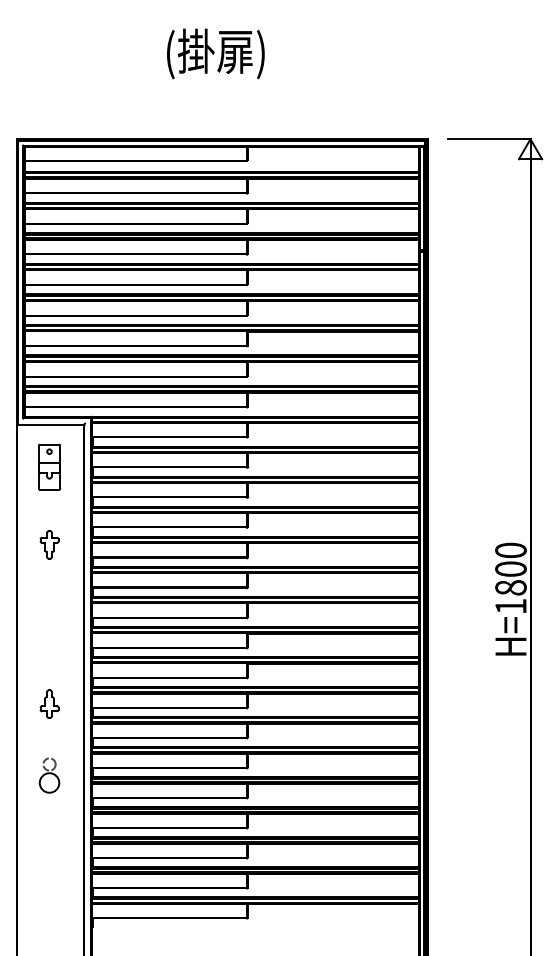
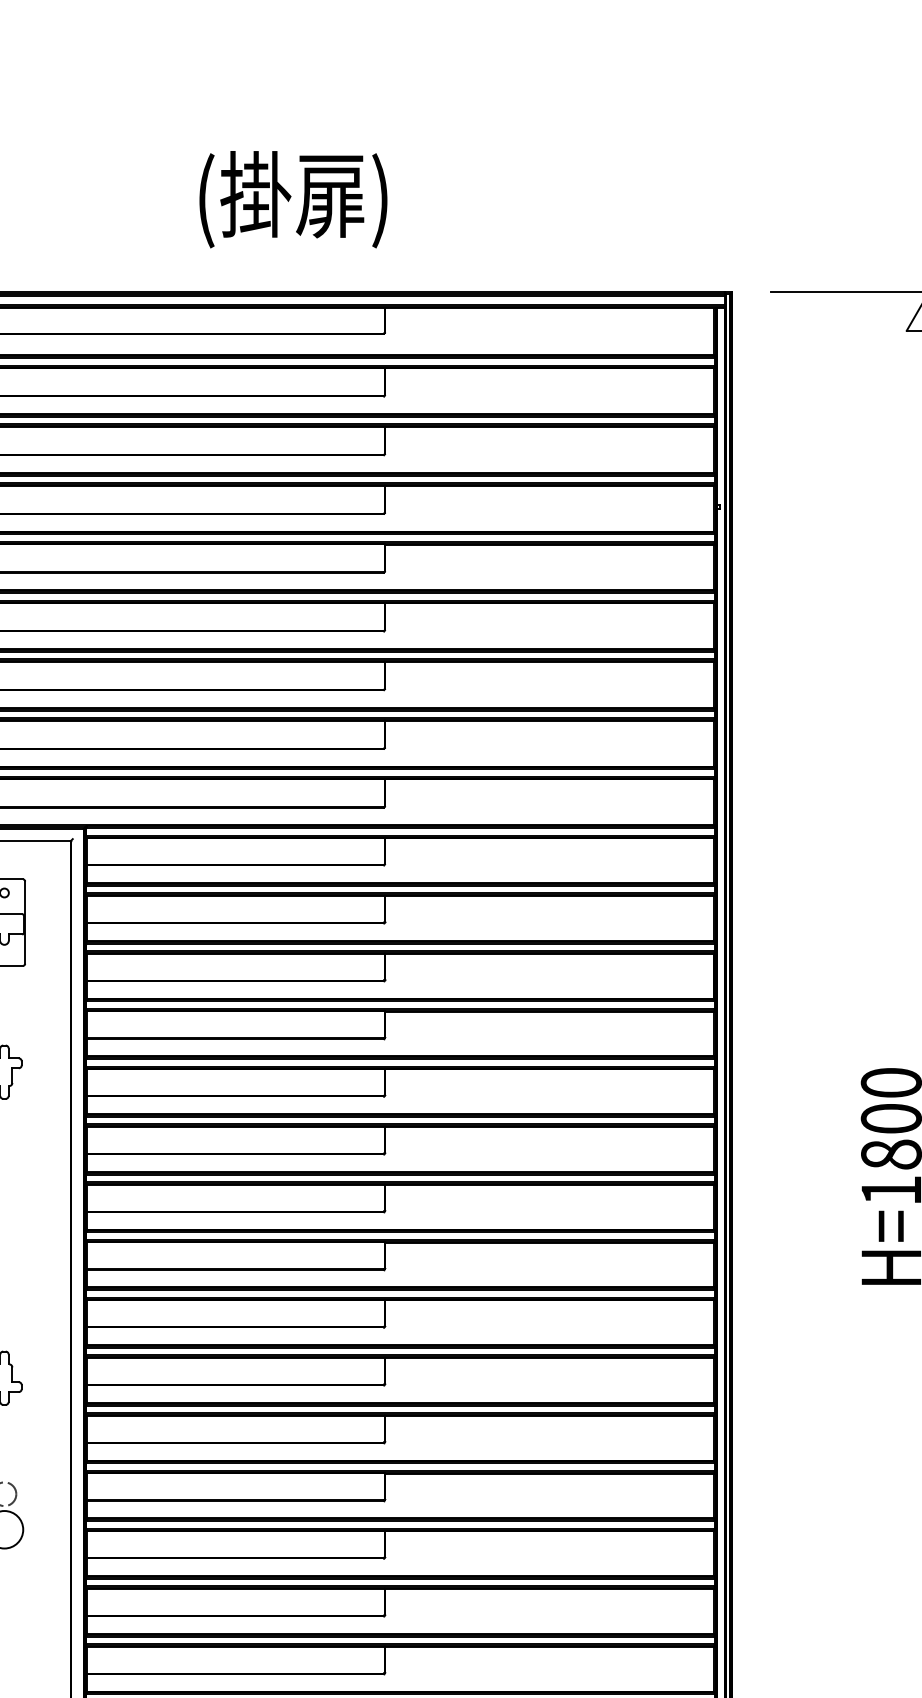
text: (215, 53) -> (292, 198), moved

